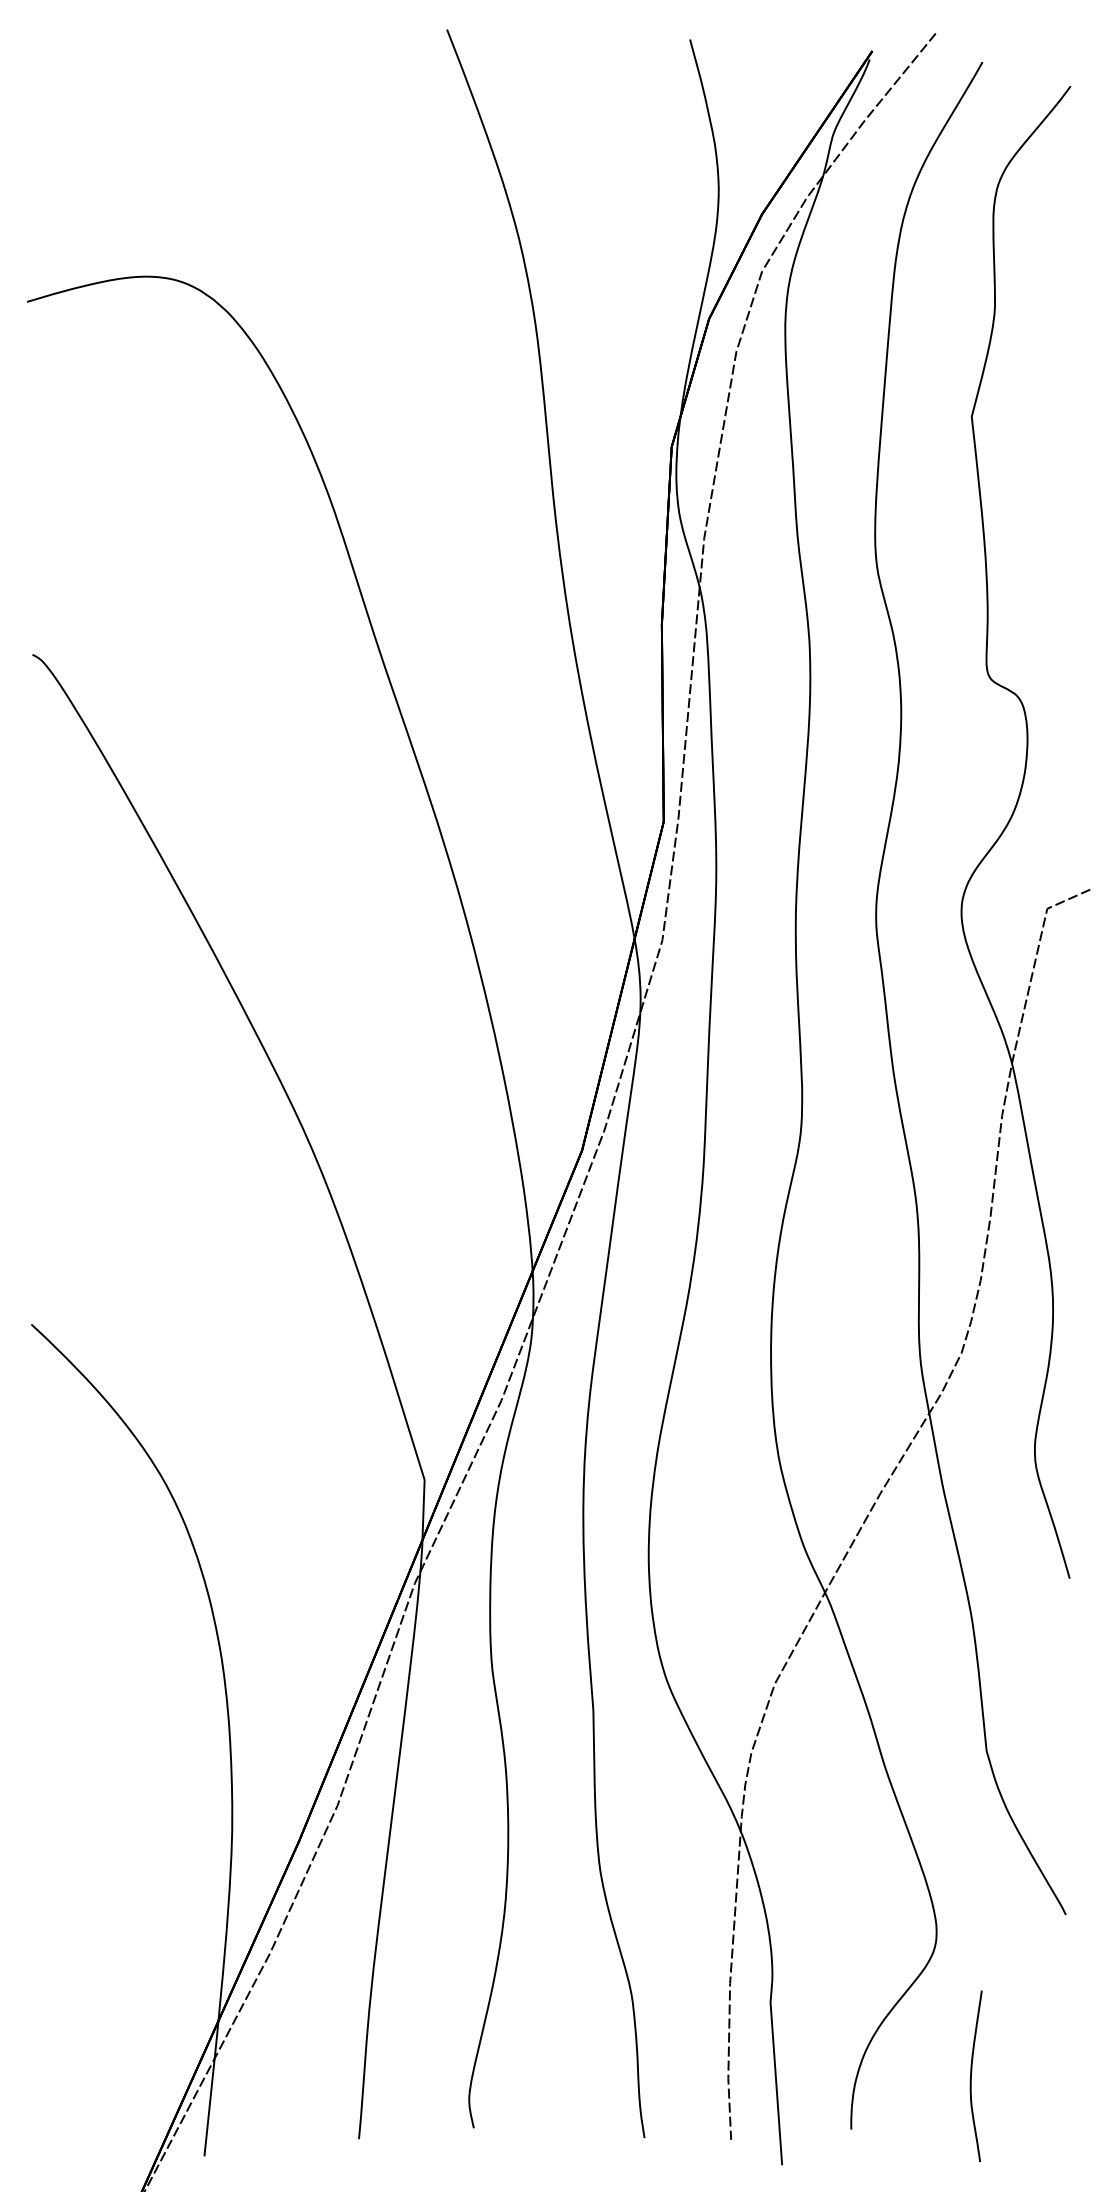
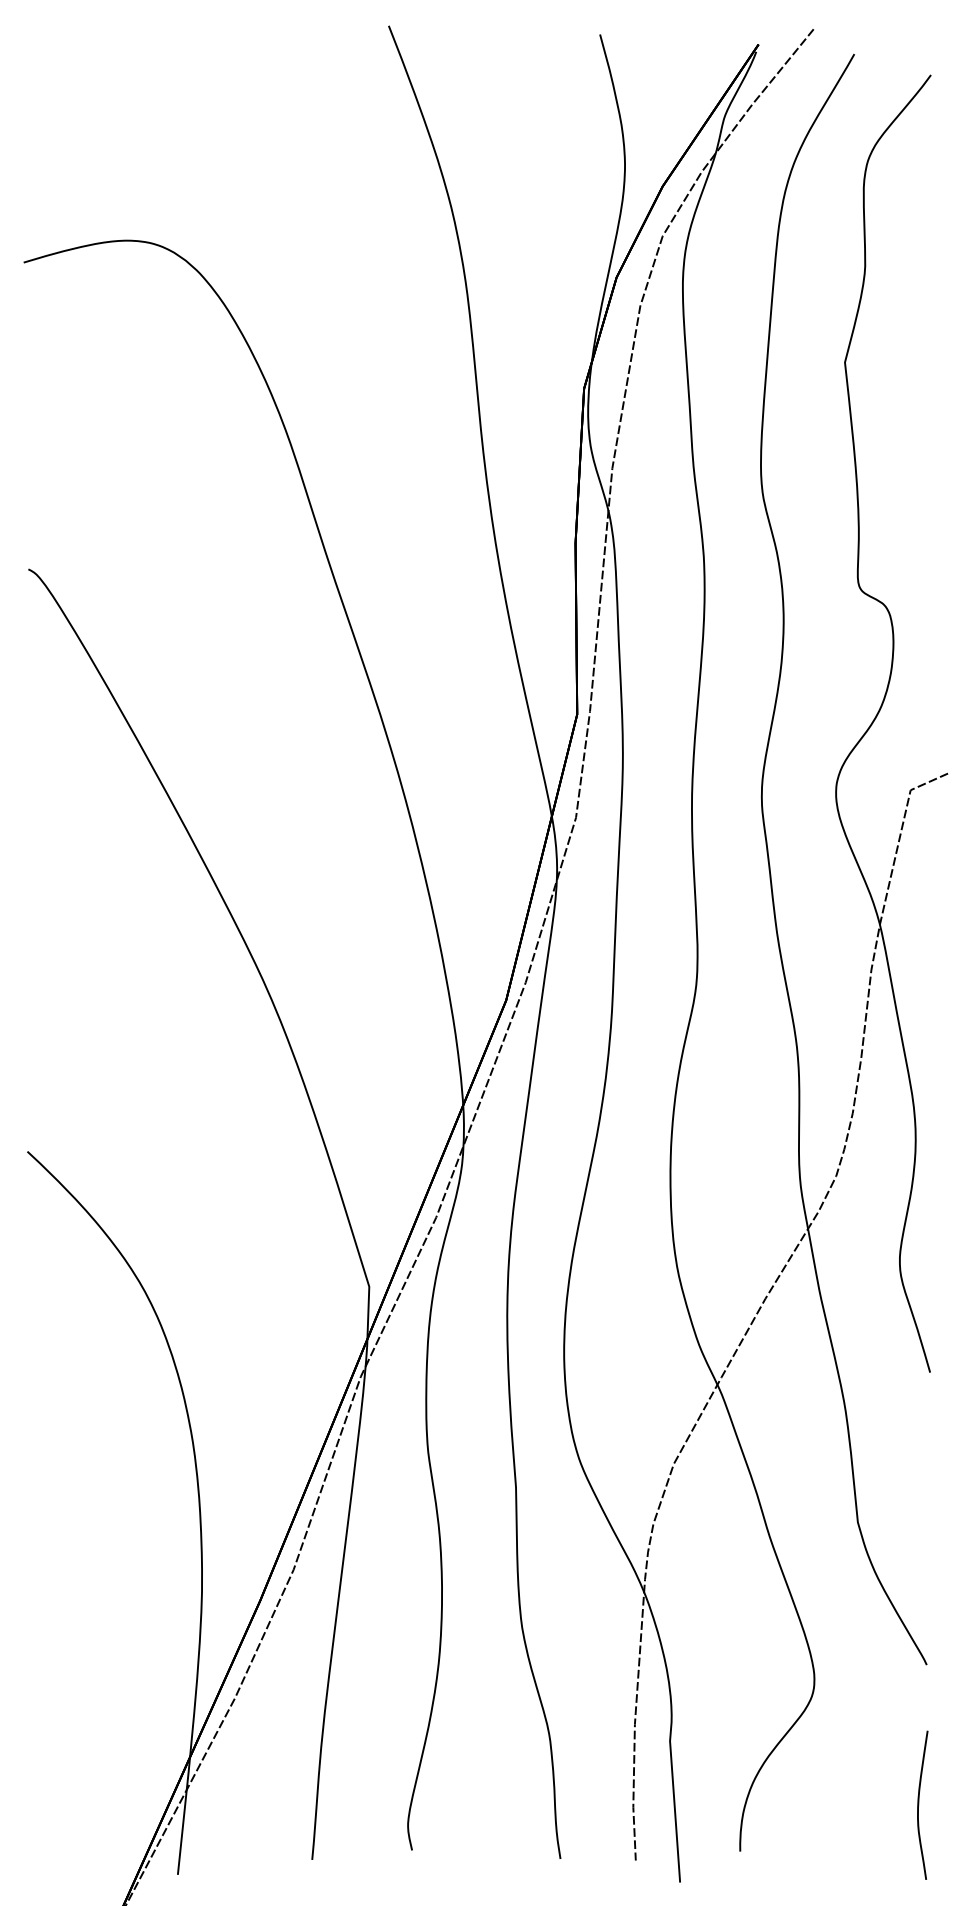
curve: (971, 2076) -> (918, 1805), moved

